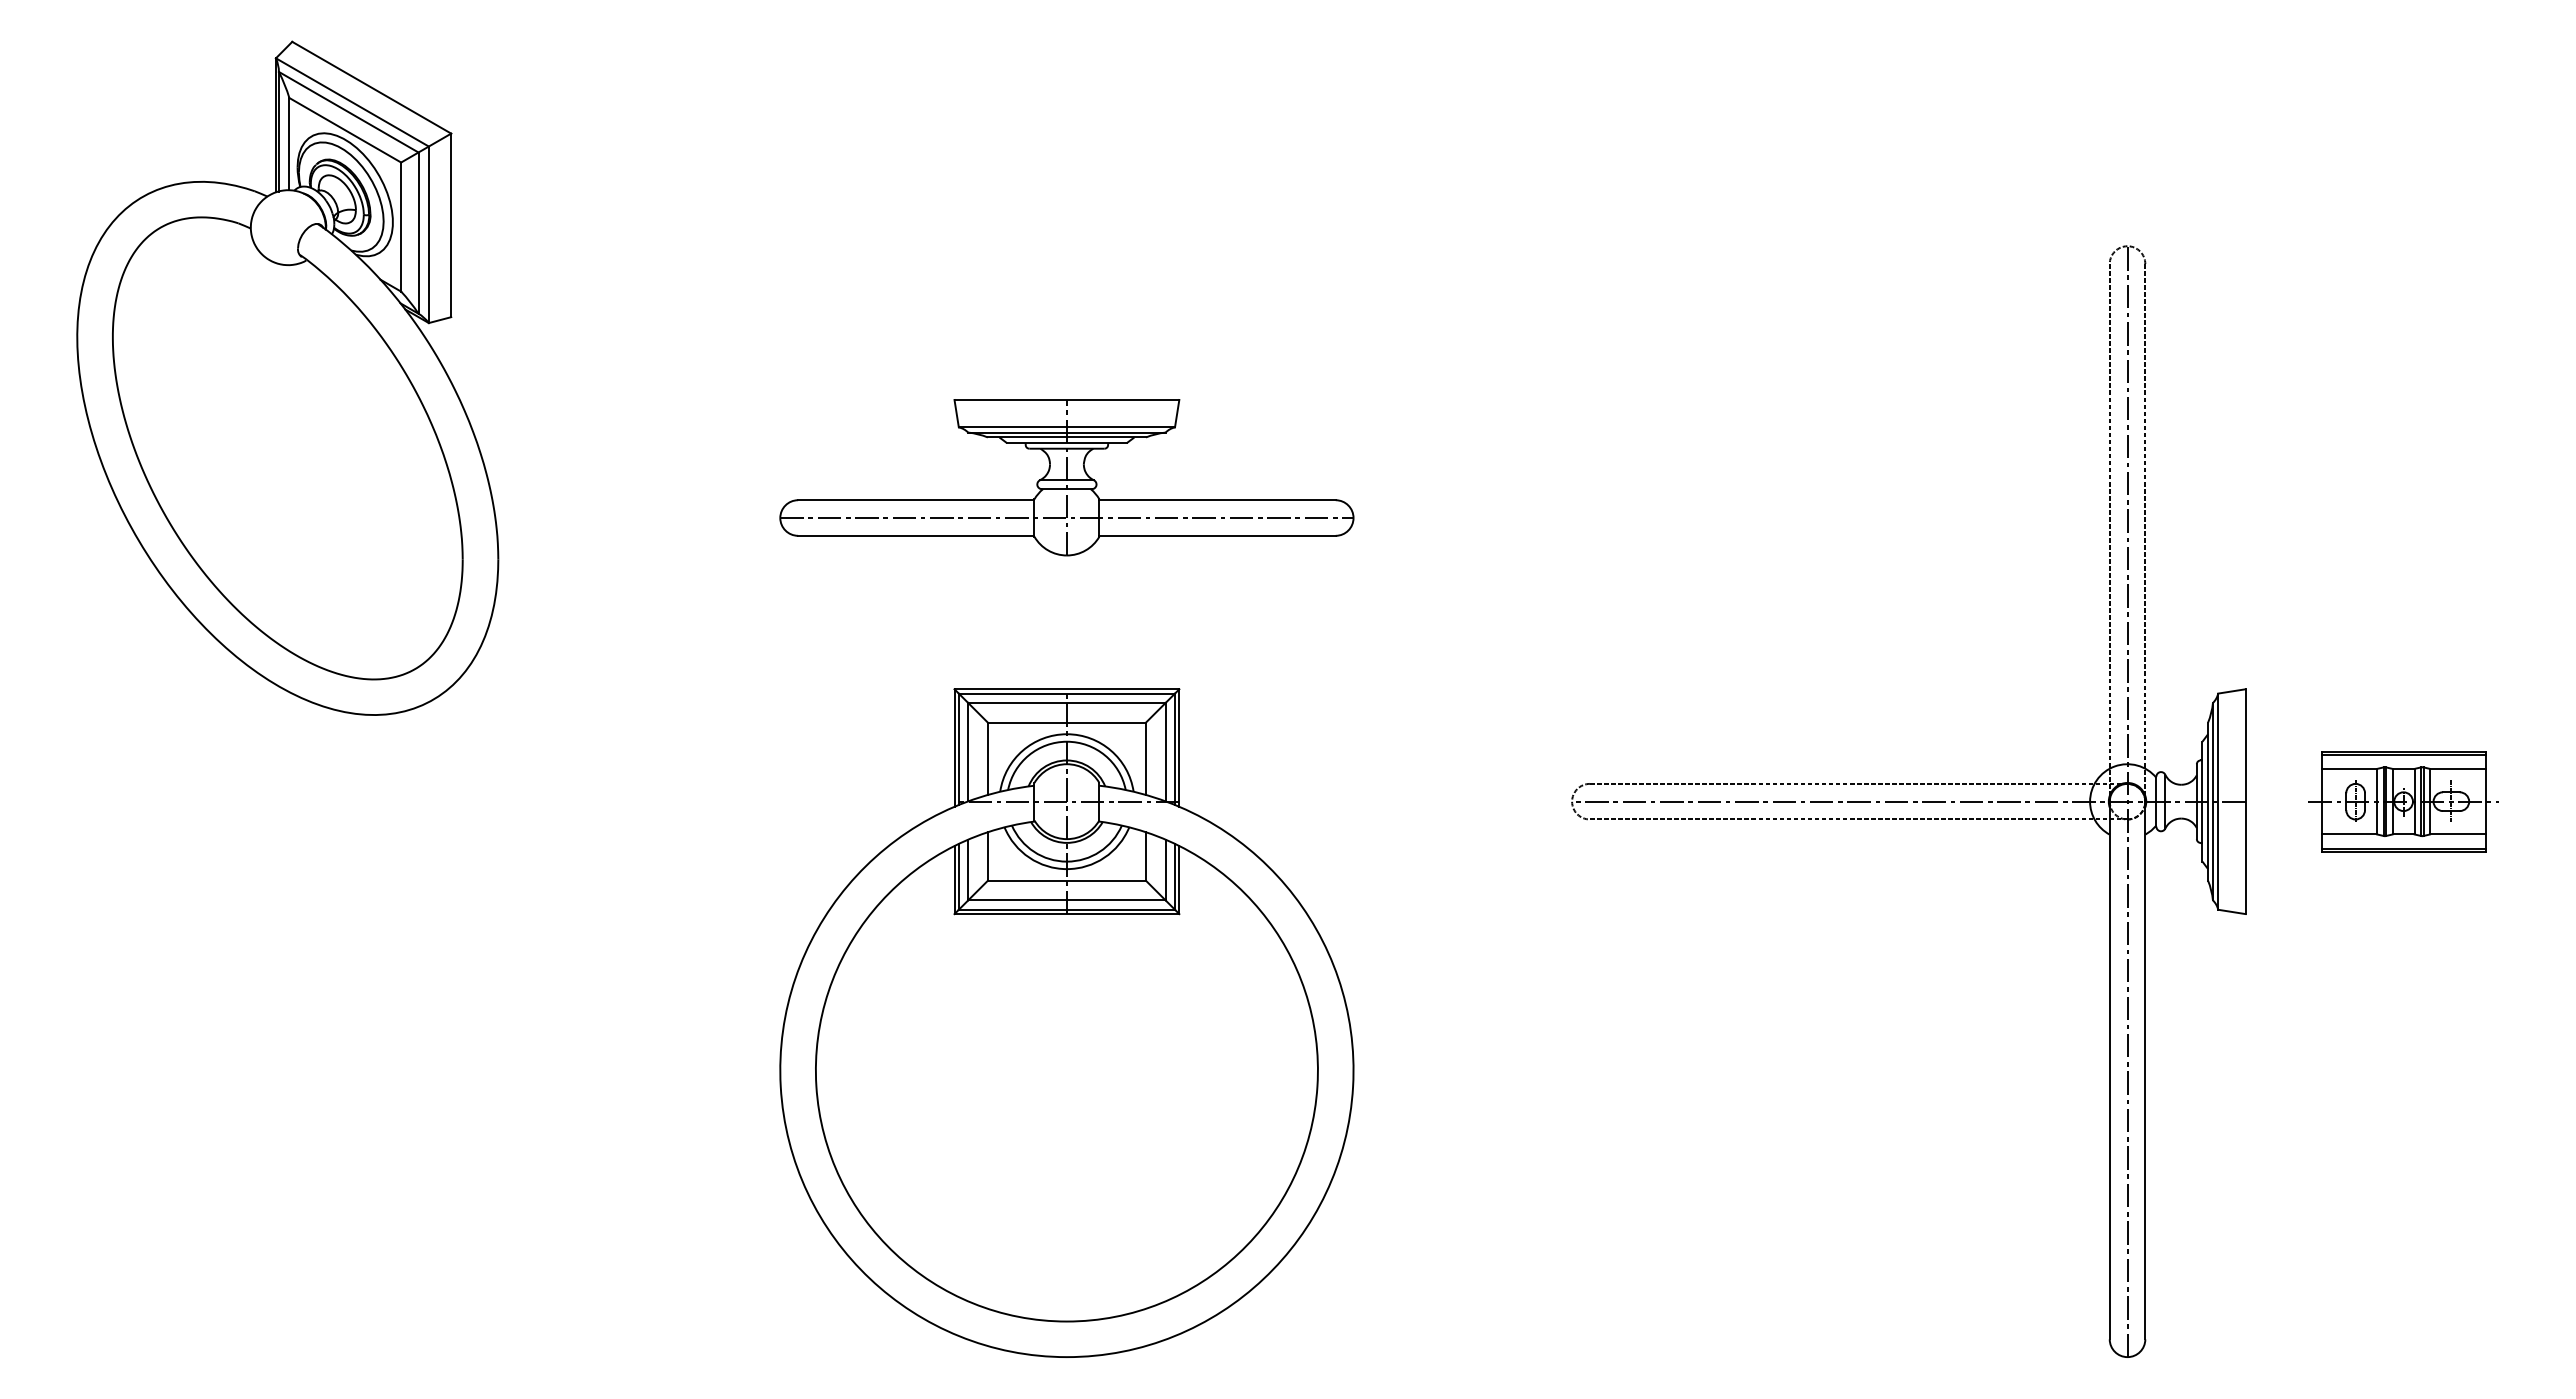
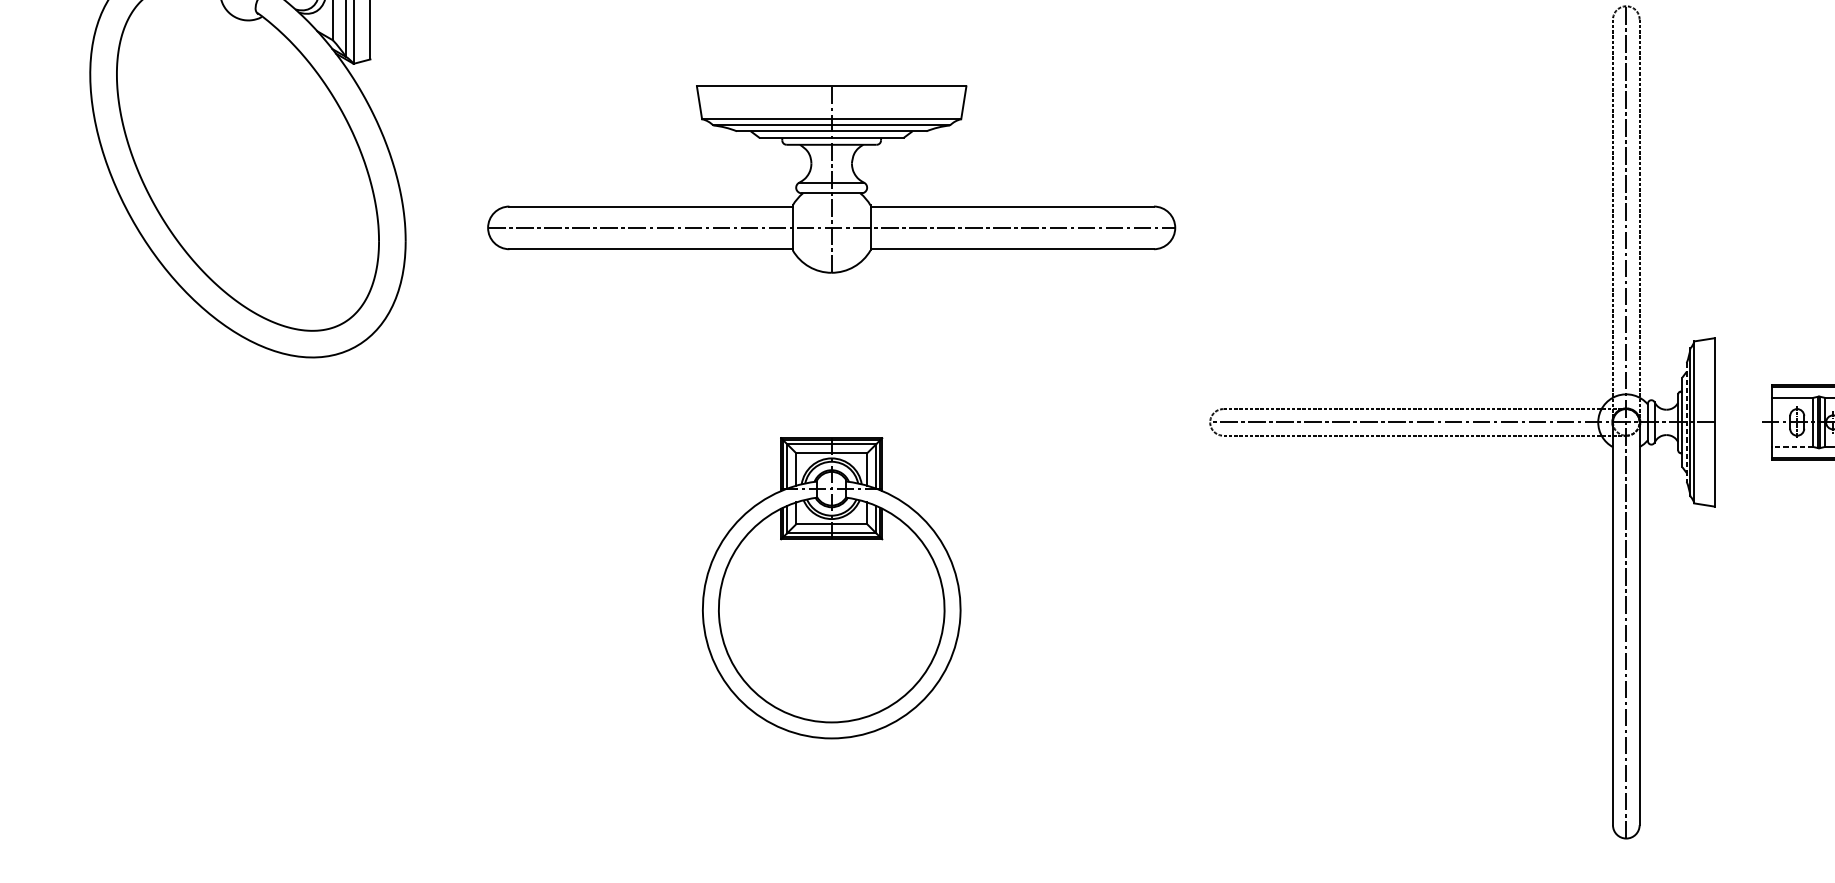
part: (1066, 477) -> (831, 179), size x1.6
line: (2208, 802) -> (1686, 423), solid -> dashed
line: (2349, 834) -> (1792, 447), solid -> dashed
part: (1066, 1022) -> (831, 587), size x0.6

